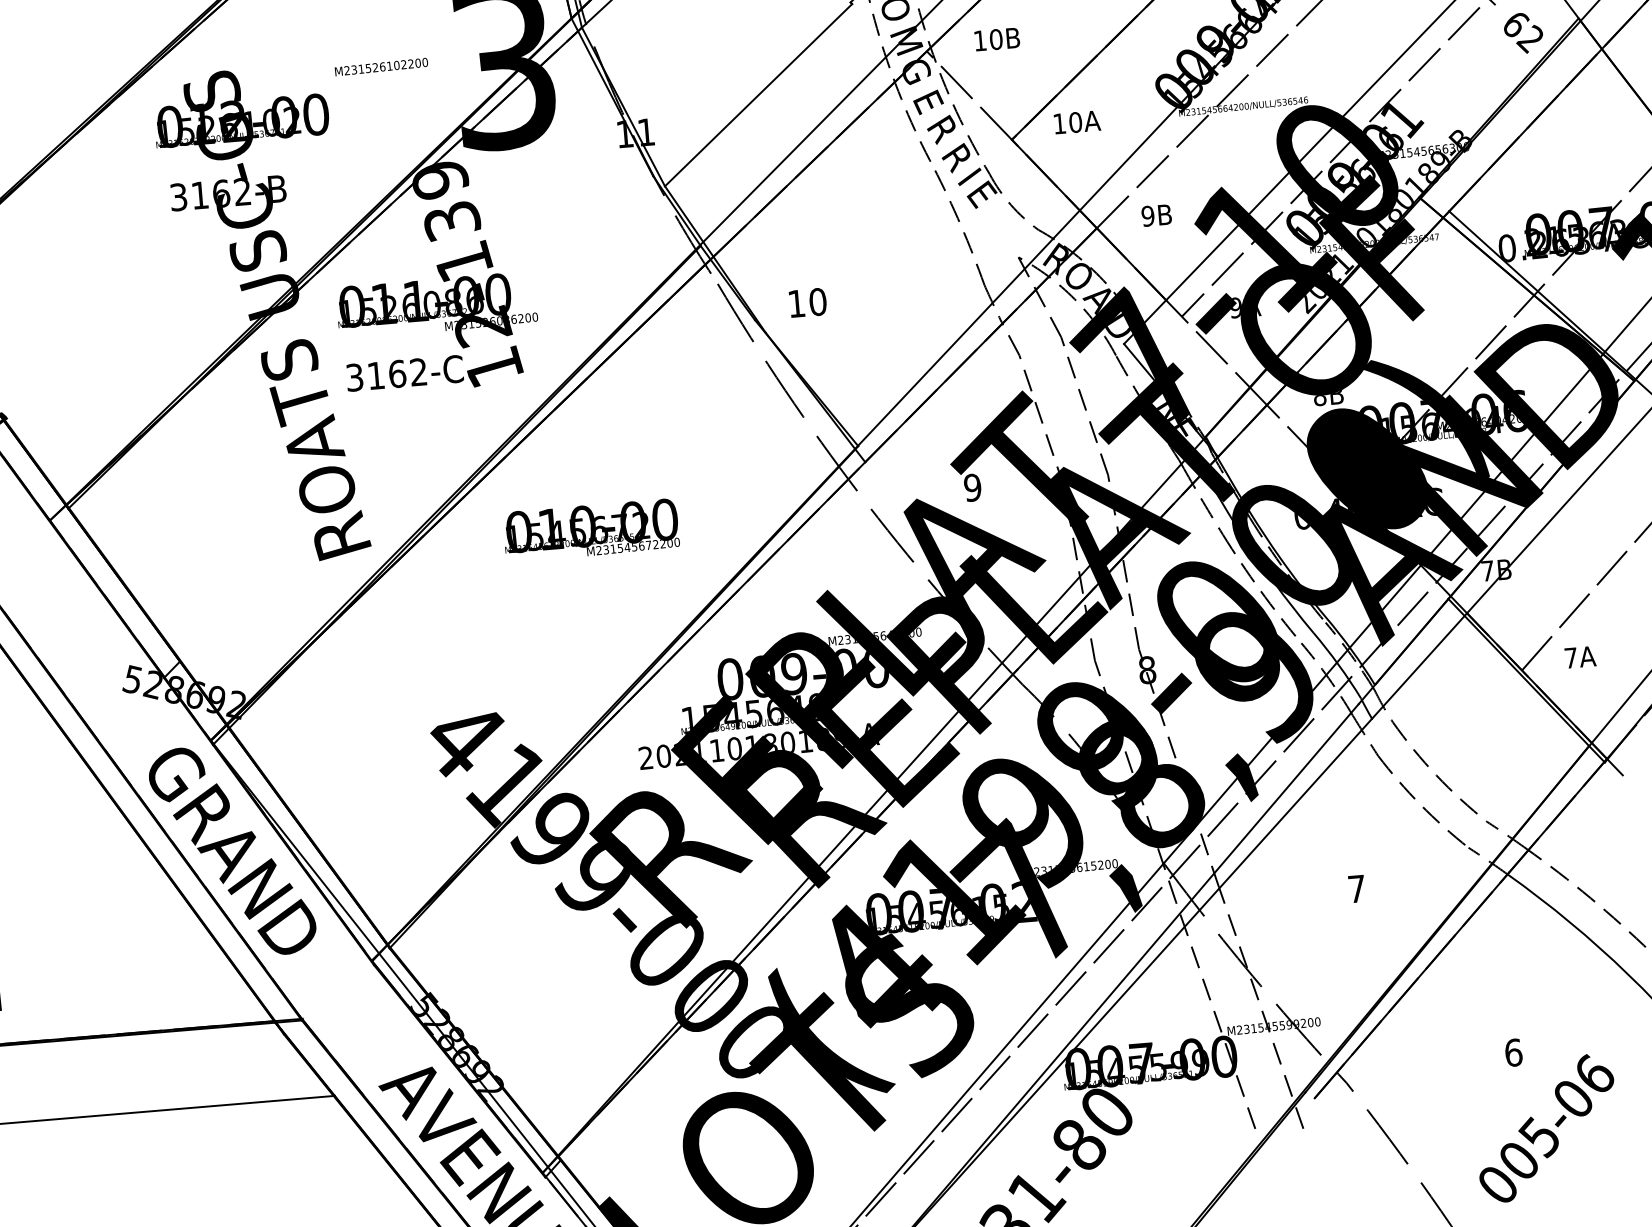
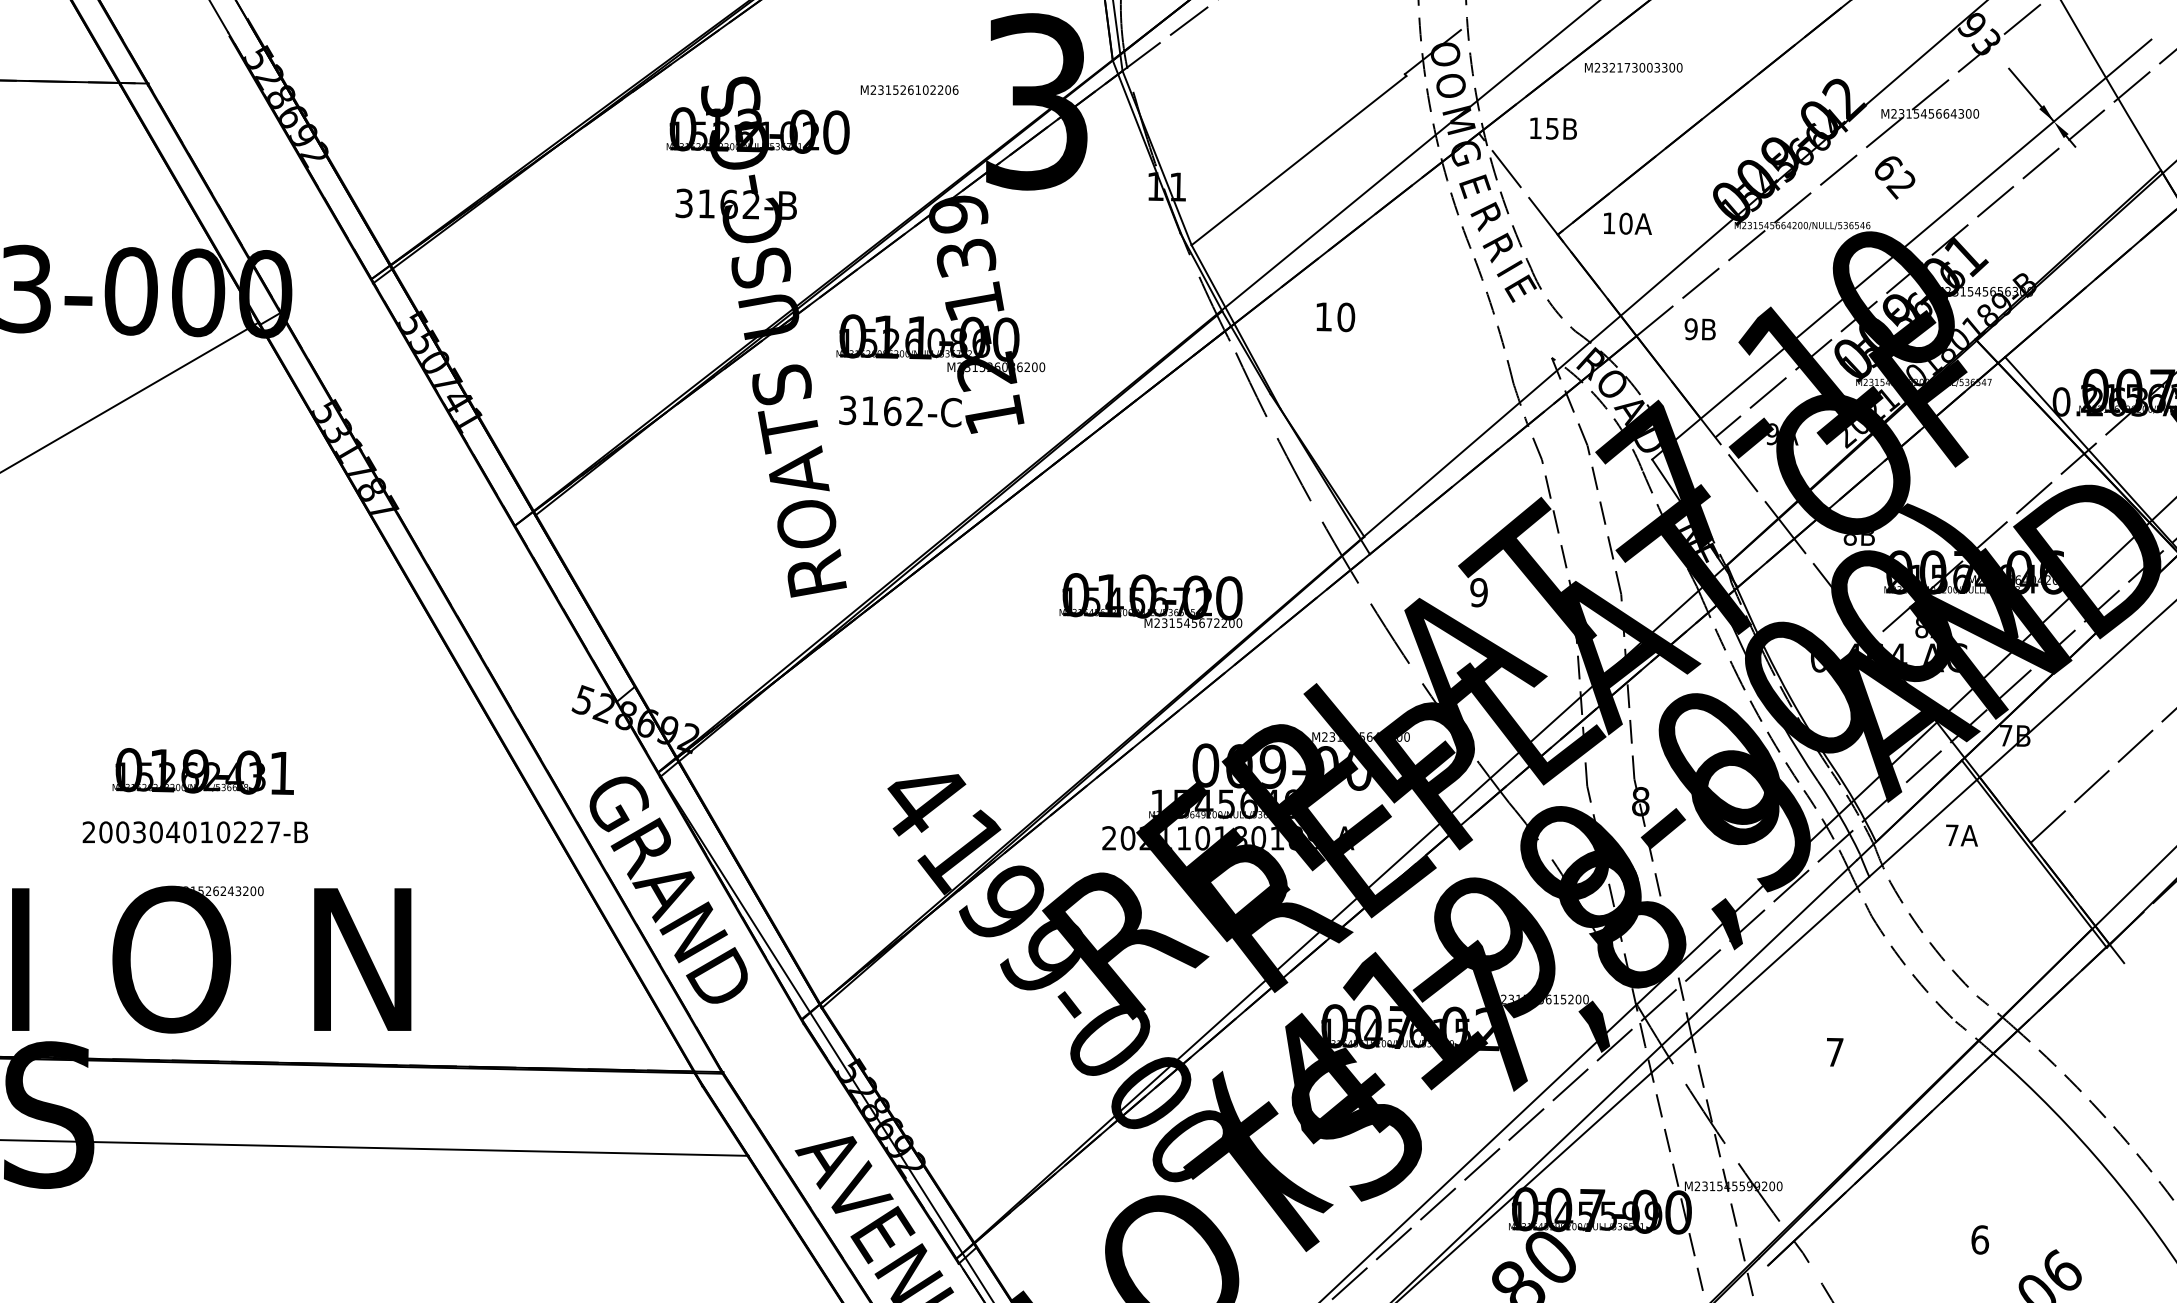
text: (1524, 32) -> (1895, 177), moved
text: (996, 39) -> (1552, 128), 10B -> 15B
text: (425, 61) -> (955, 89), M231526102200 -> M231526102206
text: (807, 303) -> (1335, 317), moved
text: (590, 529) -> (1150, 600), moved
text: (1580, 657) -> (1961, 835), moved

